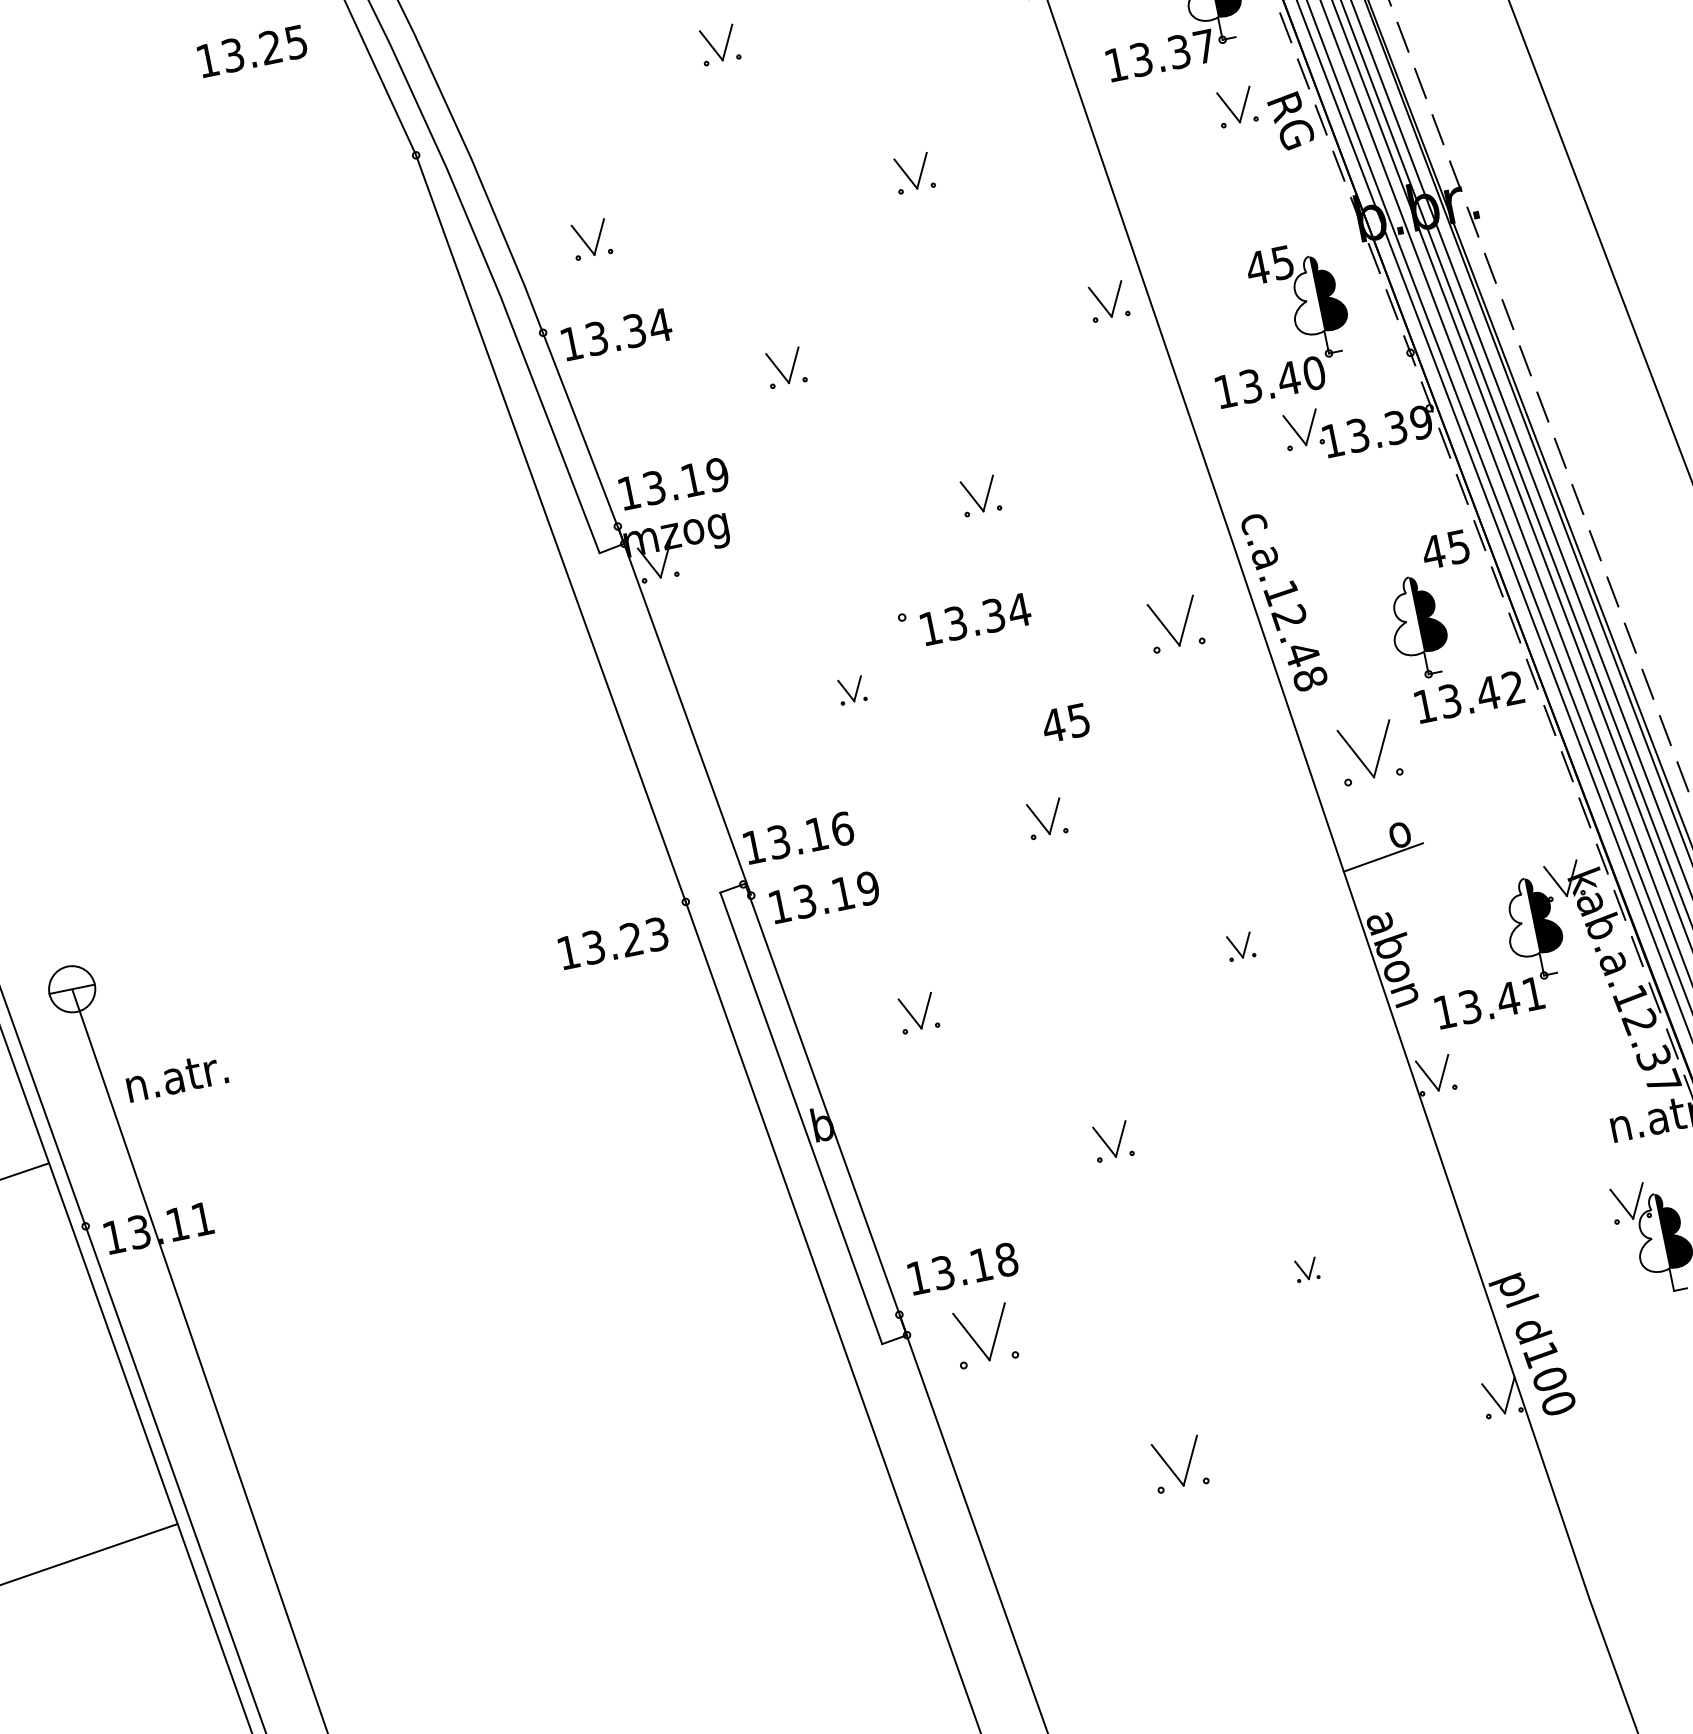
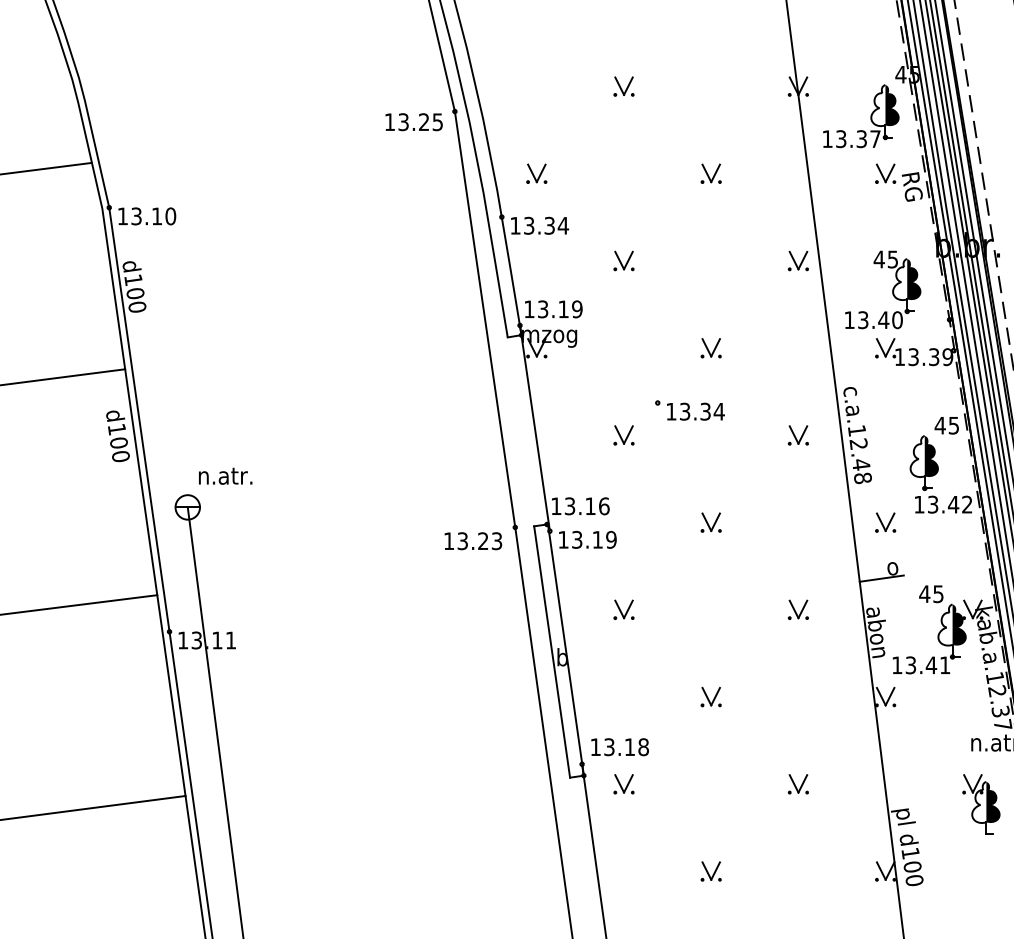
text: (251, 52) -> (413, 122), moved
part: (1173, 624) -> (797, 435), size x0.71
part: (851, 690) -> (623, 435), size x1.43
text: (1066, 723) -> (931, 594), moved
part: (1368, 752) -> (885, 522), size x0.62
part: (1239, 946) -> (797, 609), size x1.43
text: (176, 1076) -> (225, 475), moved
part: (1305, 1270) -> (797, 784), size x1.67
part: (983, 1336) -> (623, 784), size x0.62
part: (1177, 1464) -> (710, 871), size x0.71

